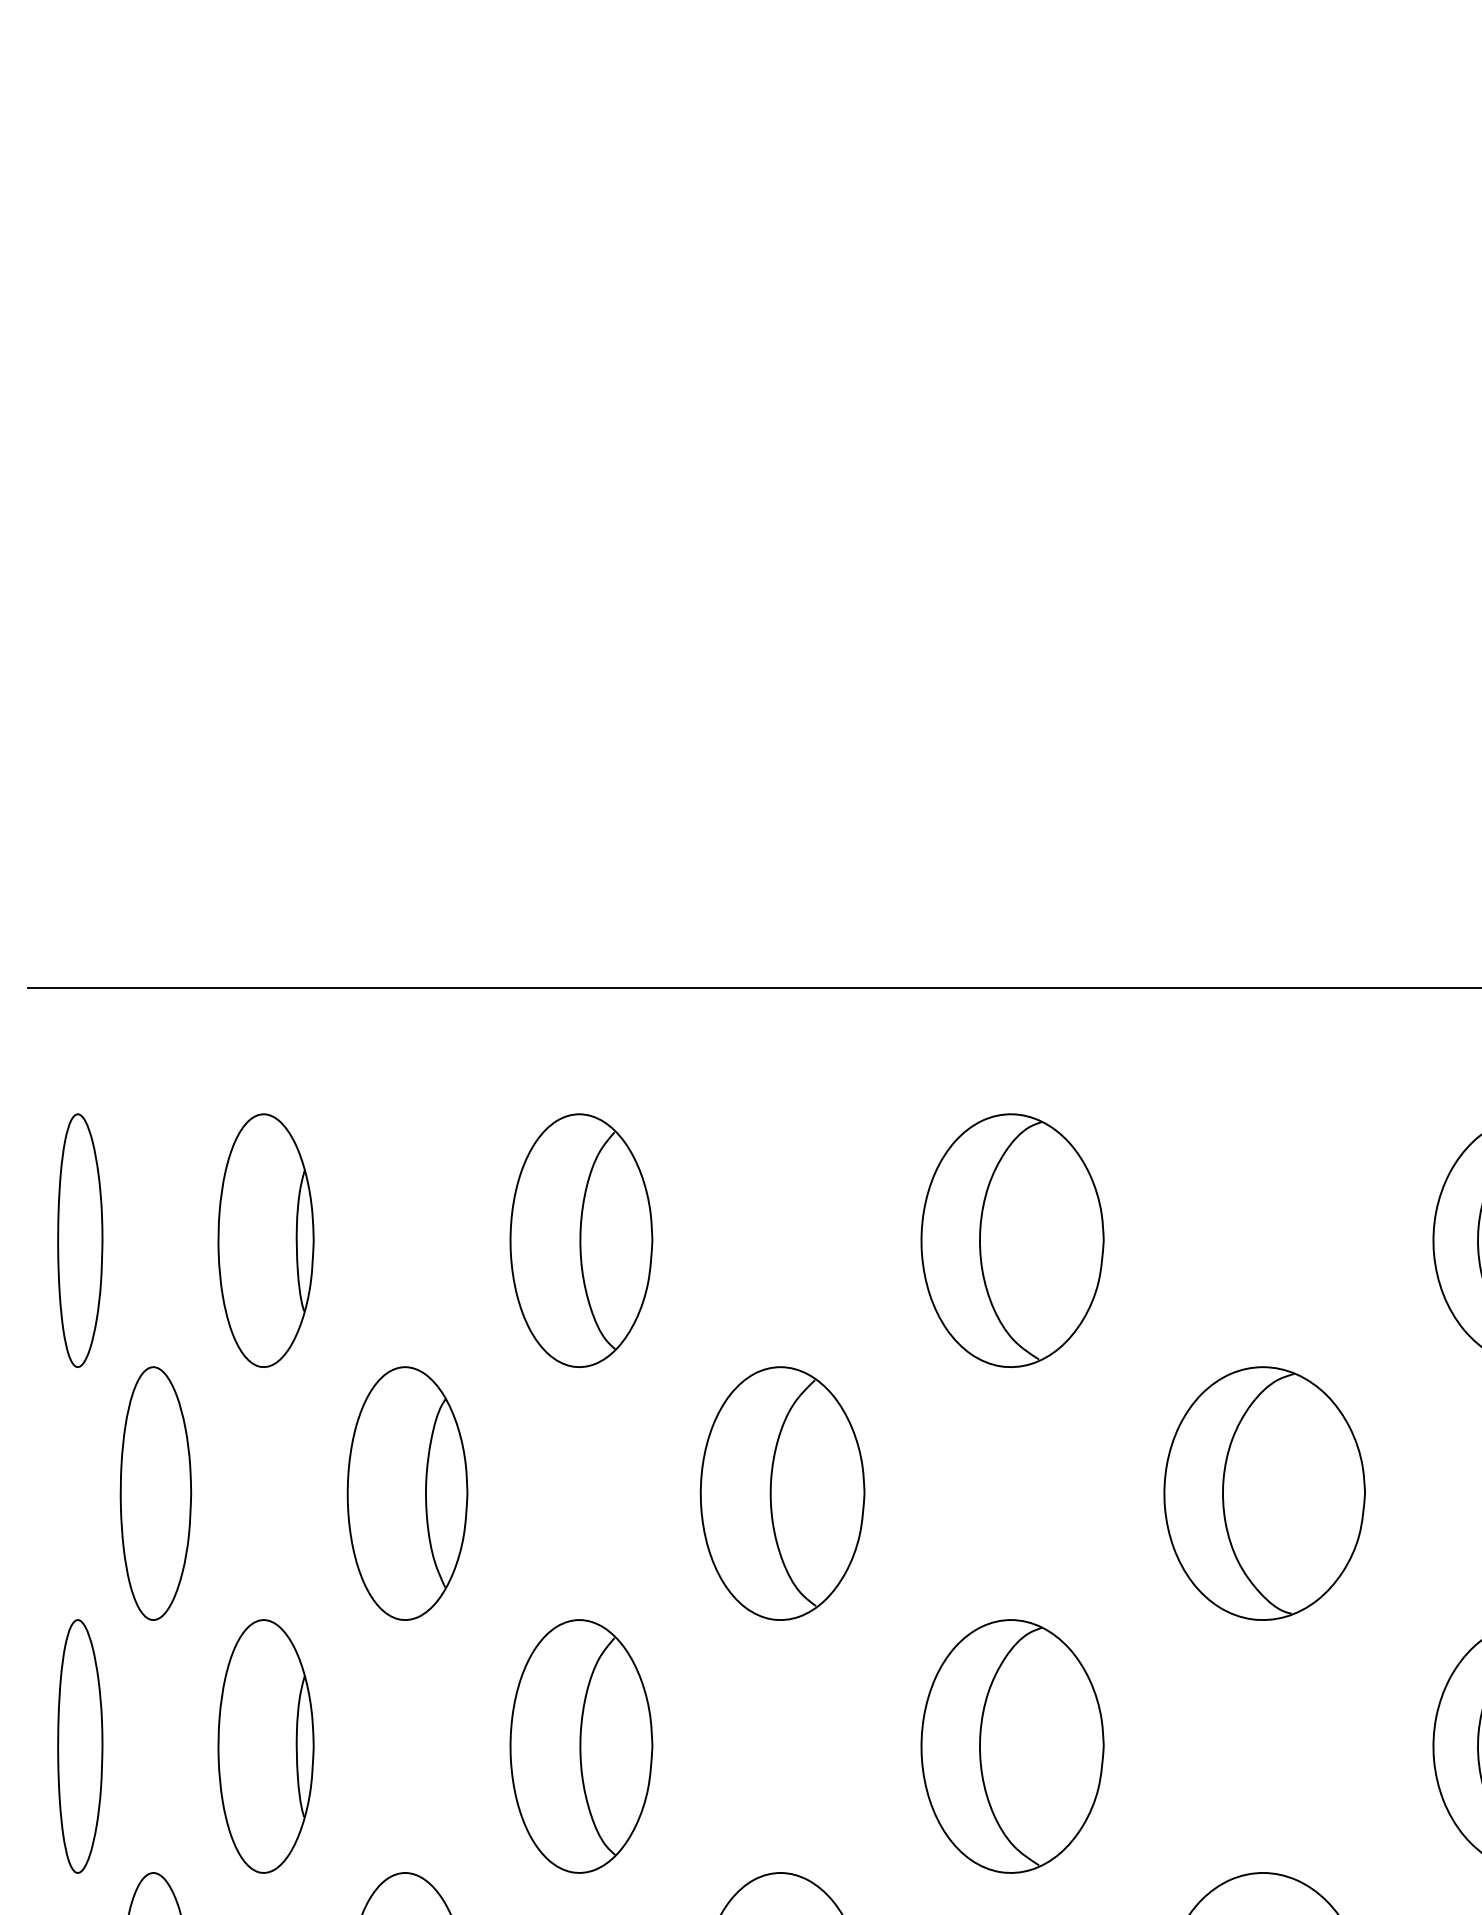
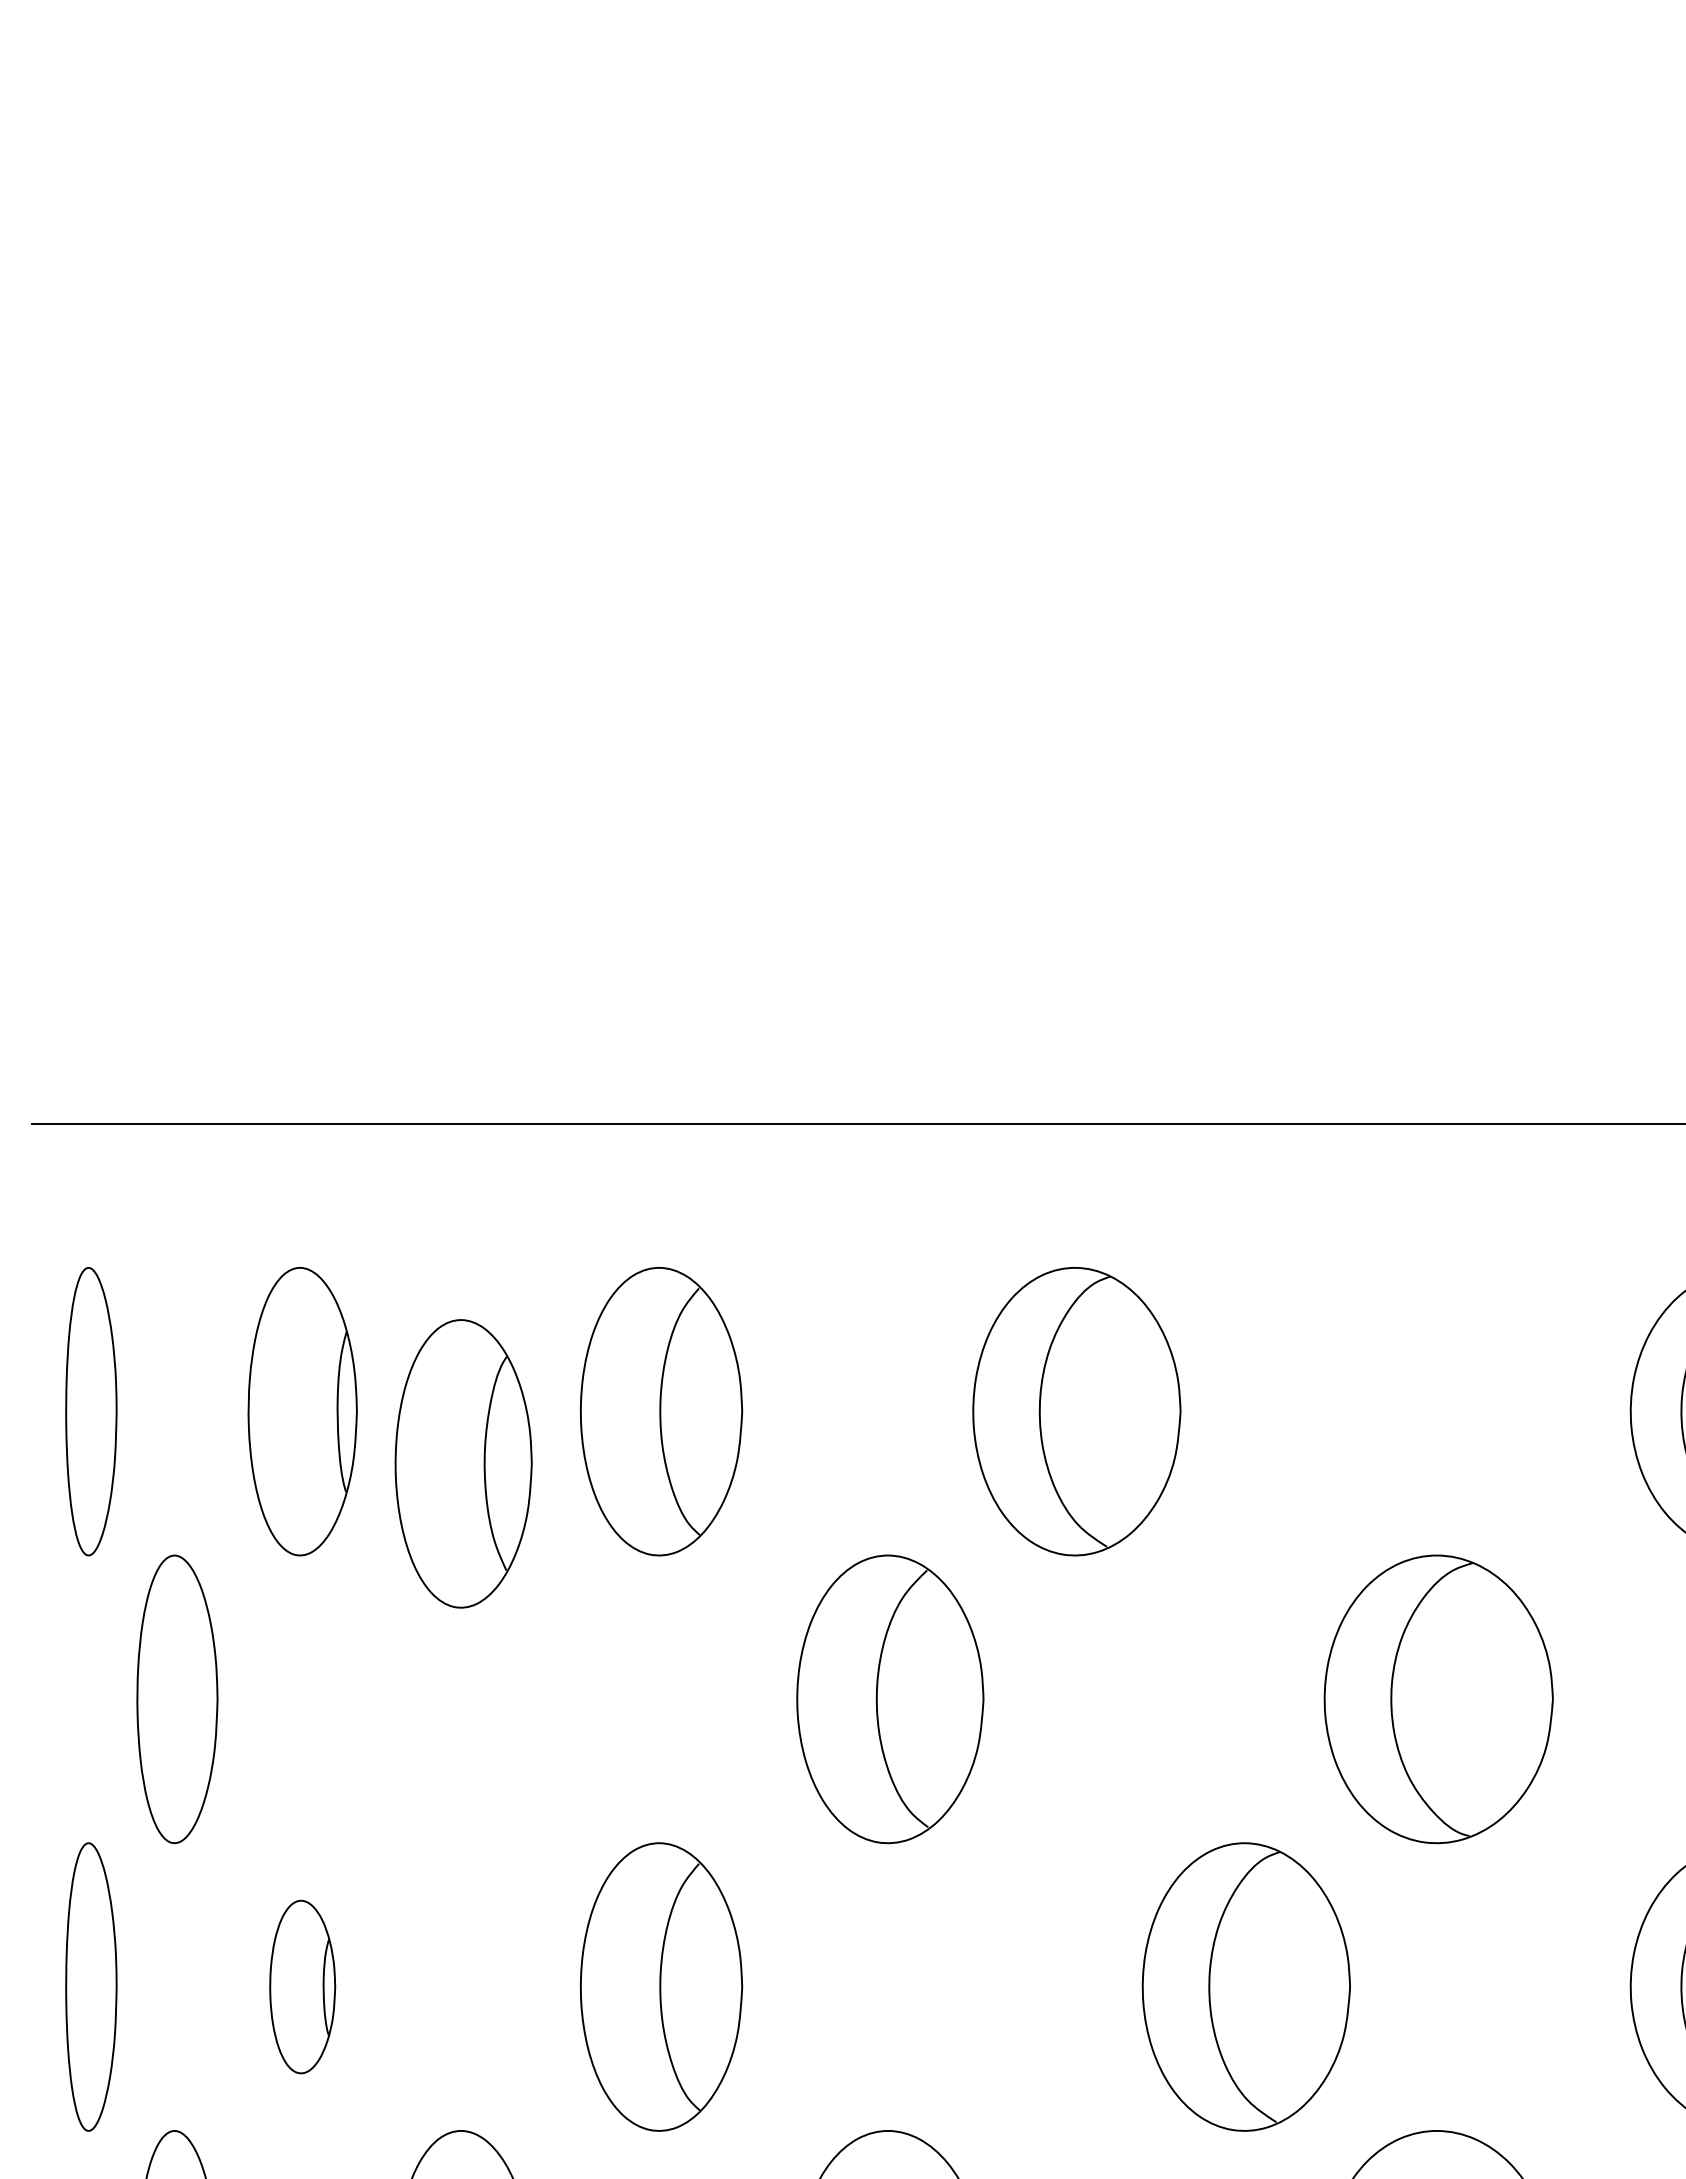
part: (1012, 1240) -> (1076, 1411), moved
part: (407, 1493) -> (463, 1463), moved
part: (265, 1746) -> (302, 1987), size x0.6
part: (1012, 1746) -> (1246, 1987), moved

